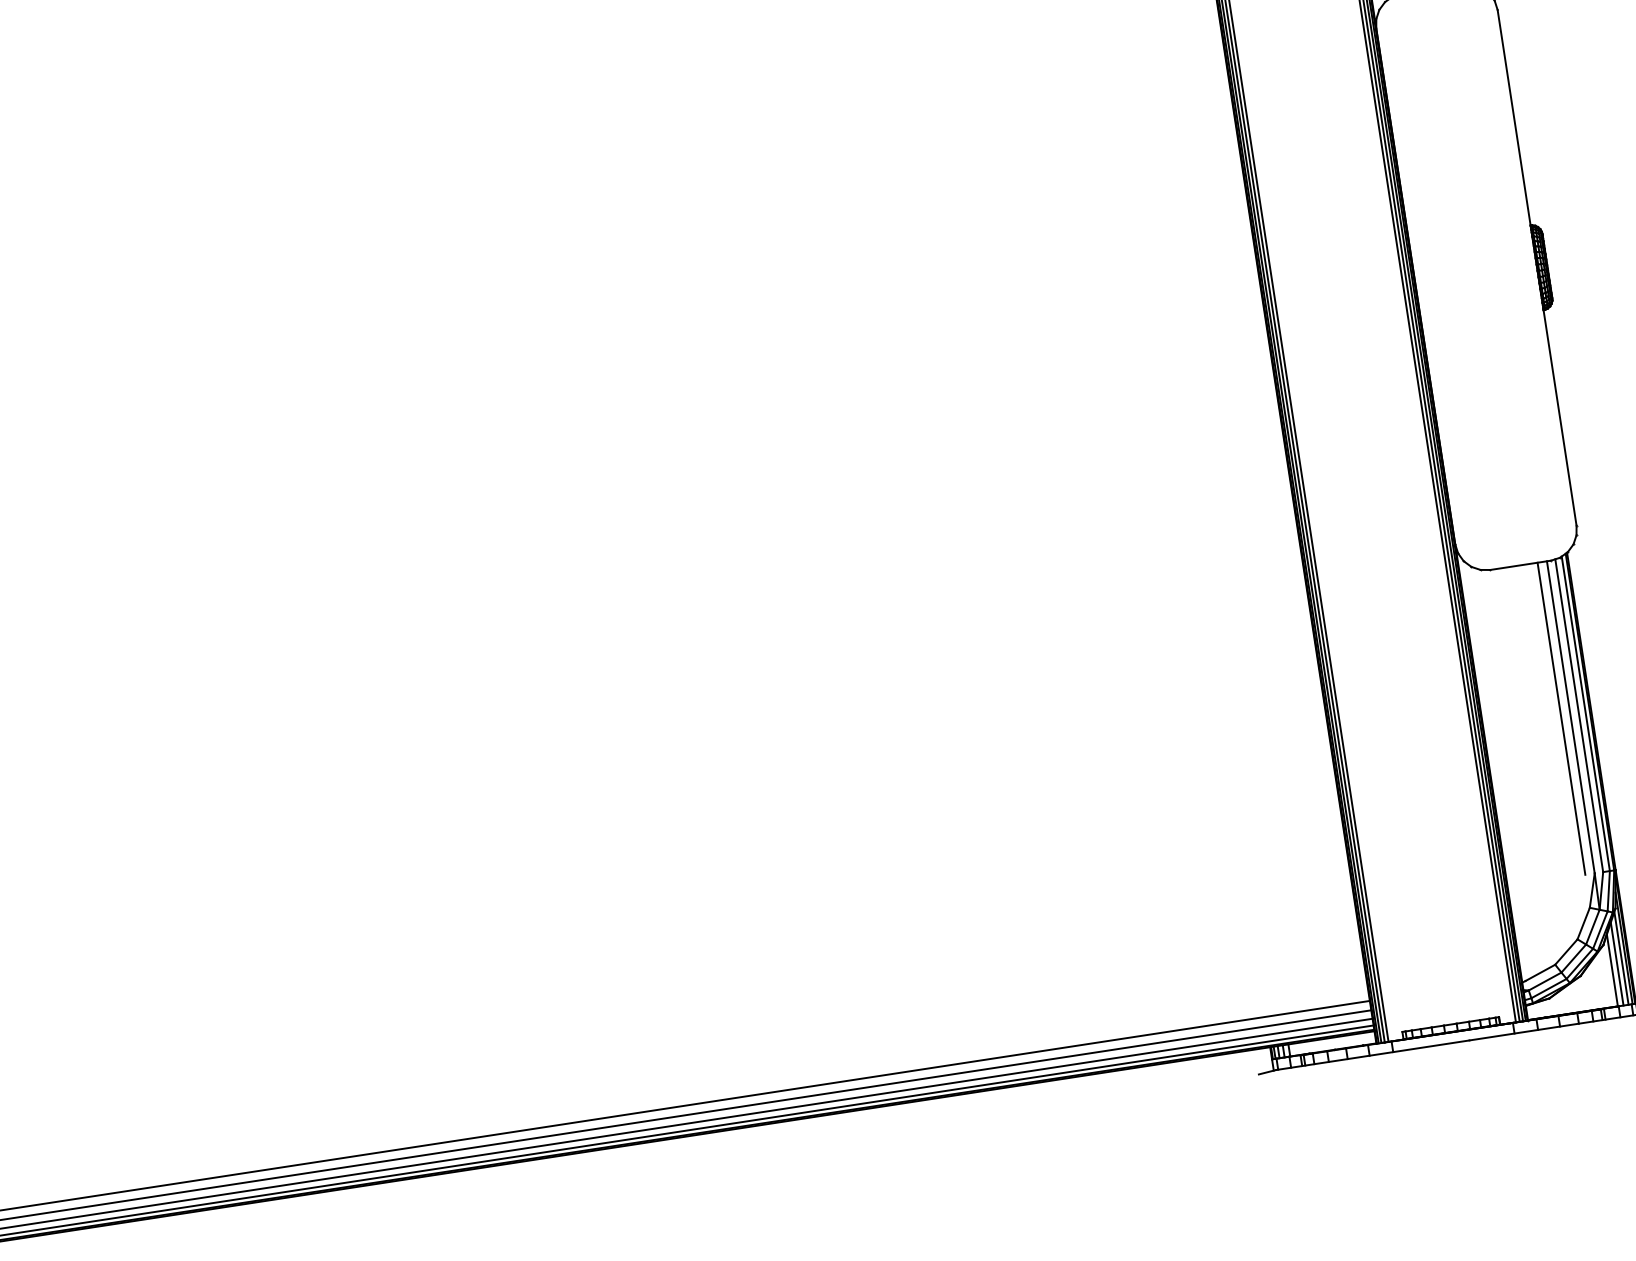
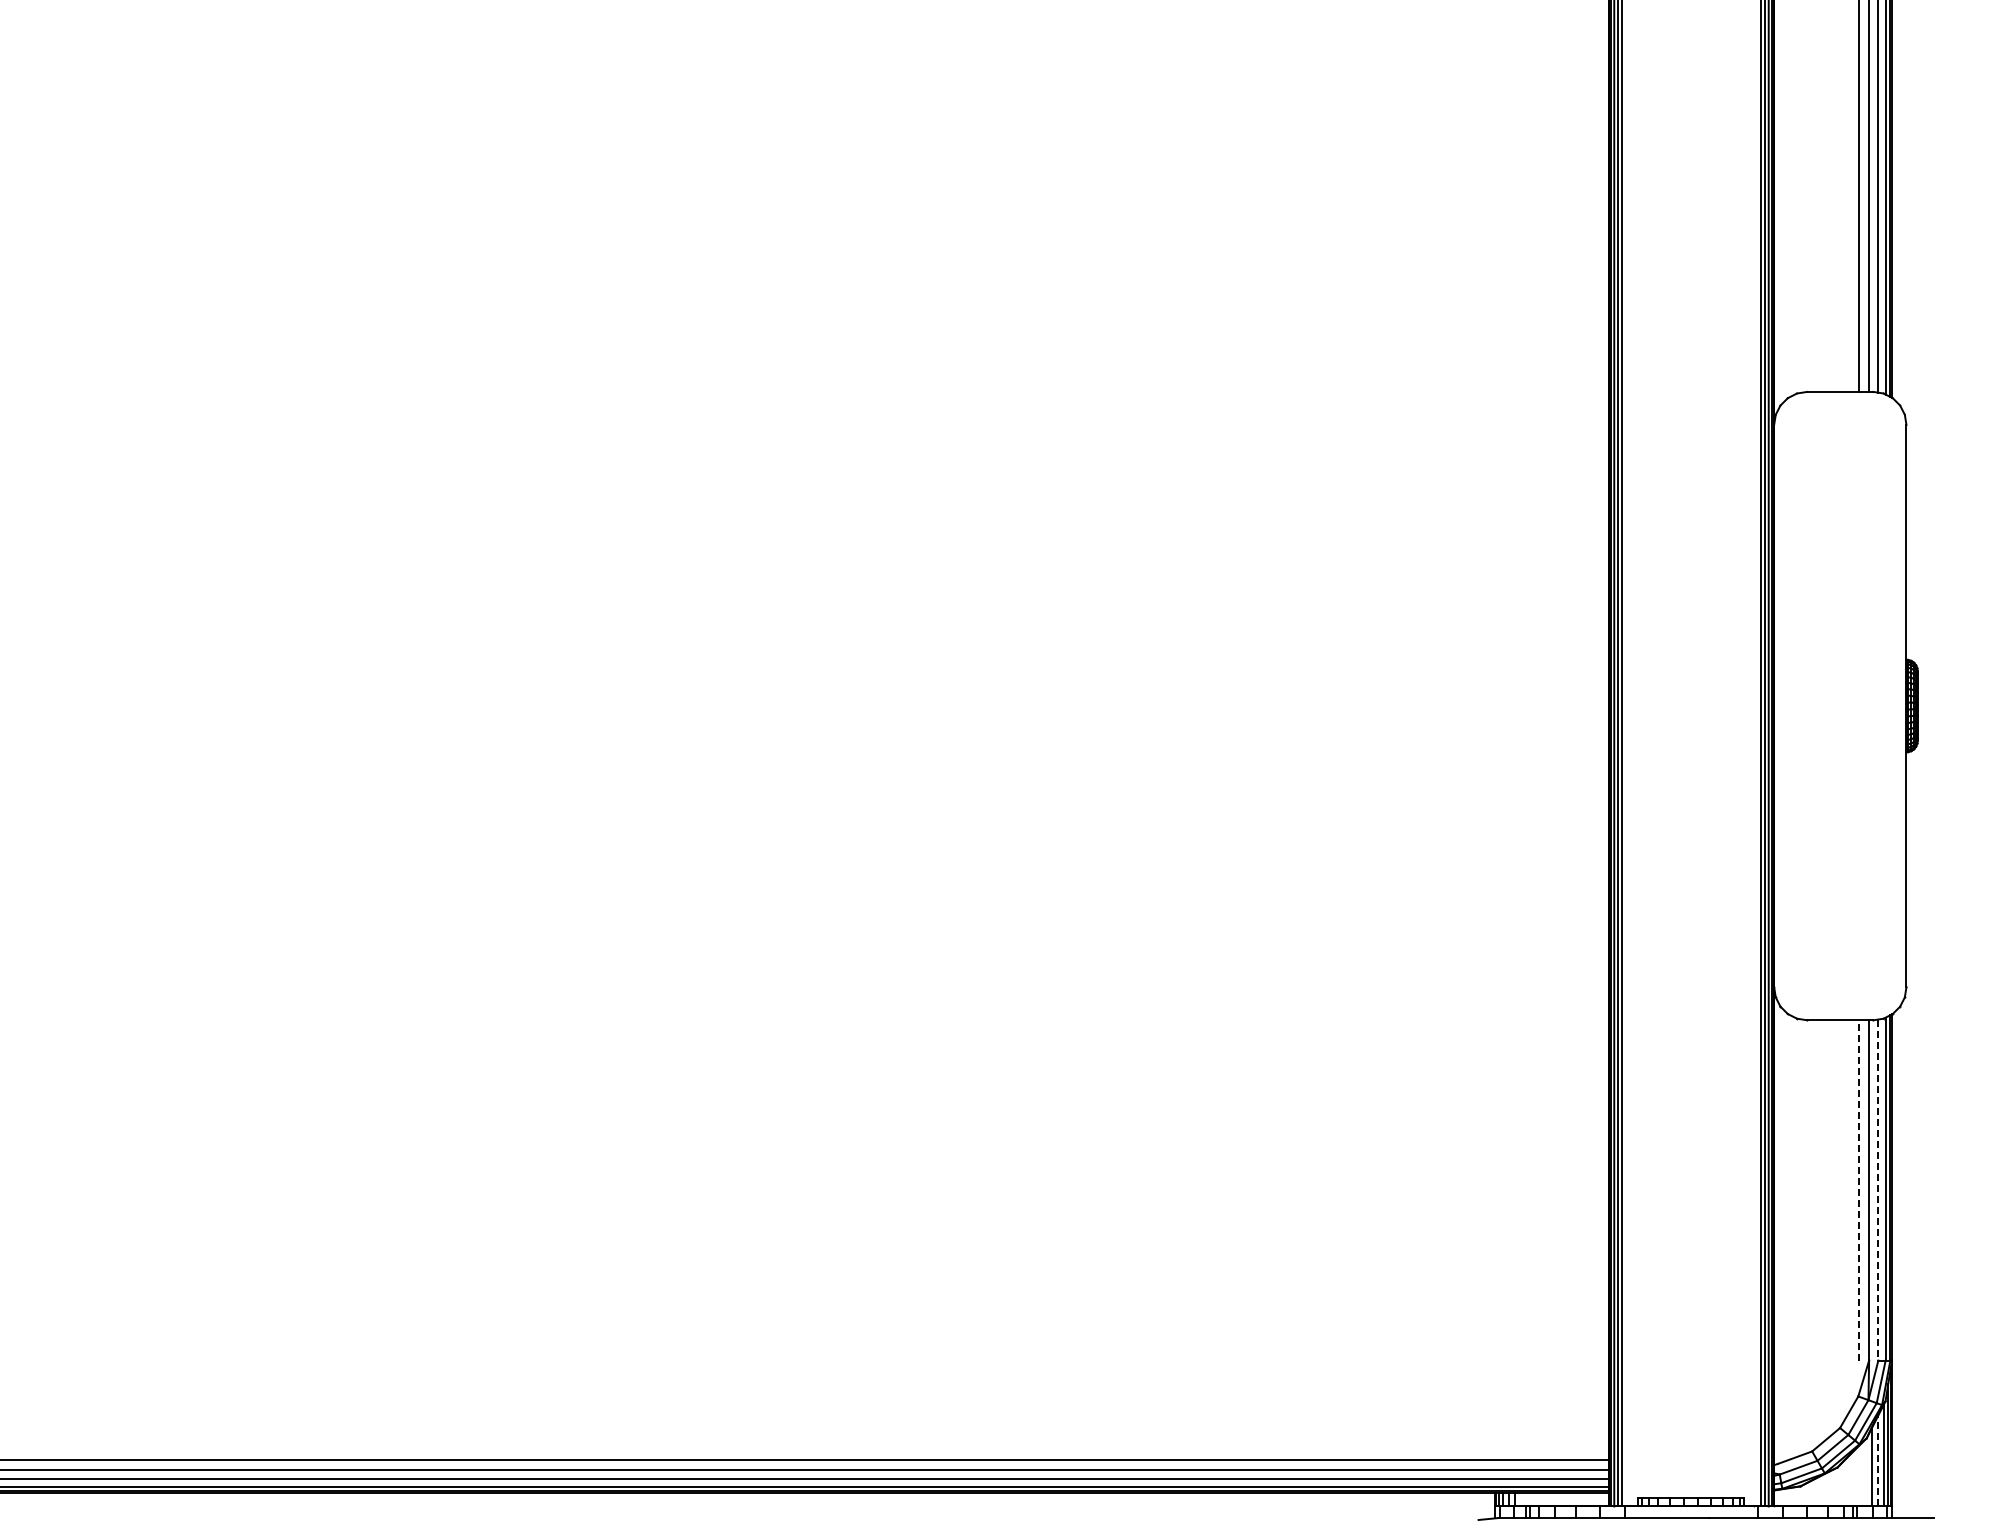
line: (1579, 716) -> (1878, 1190), solid -> dashed
line: (1560, 717) -> (1858, 1189), solid -> dashed
line: (1617, 963) -> (1878, 1460), solid -> dashed

